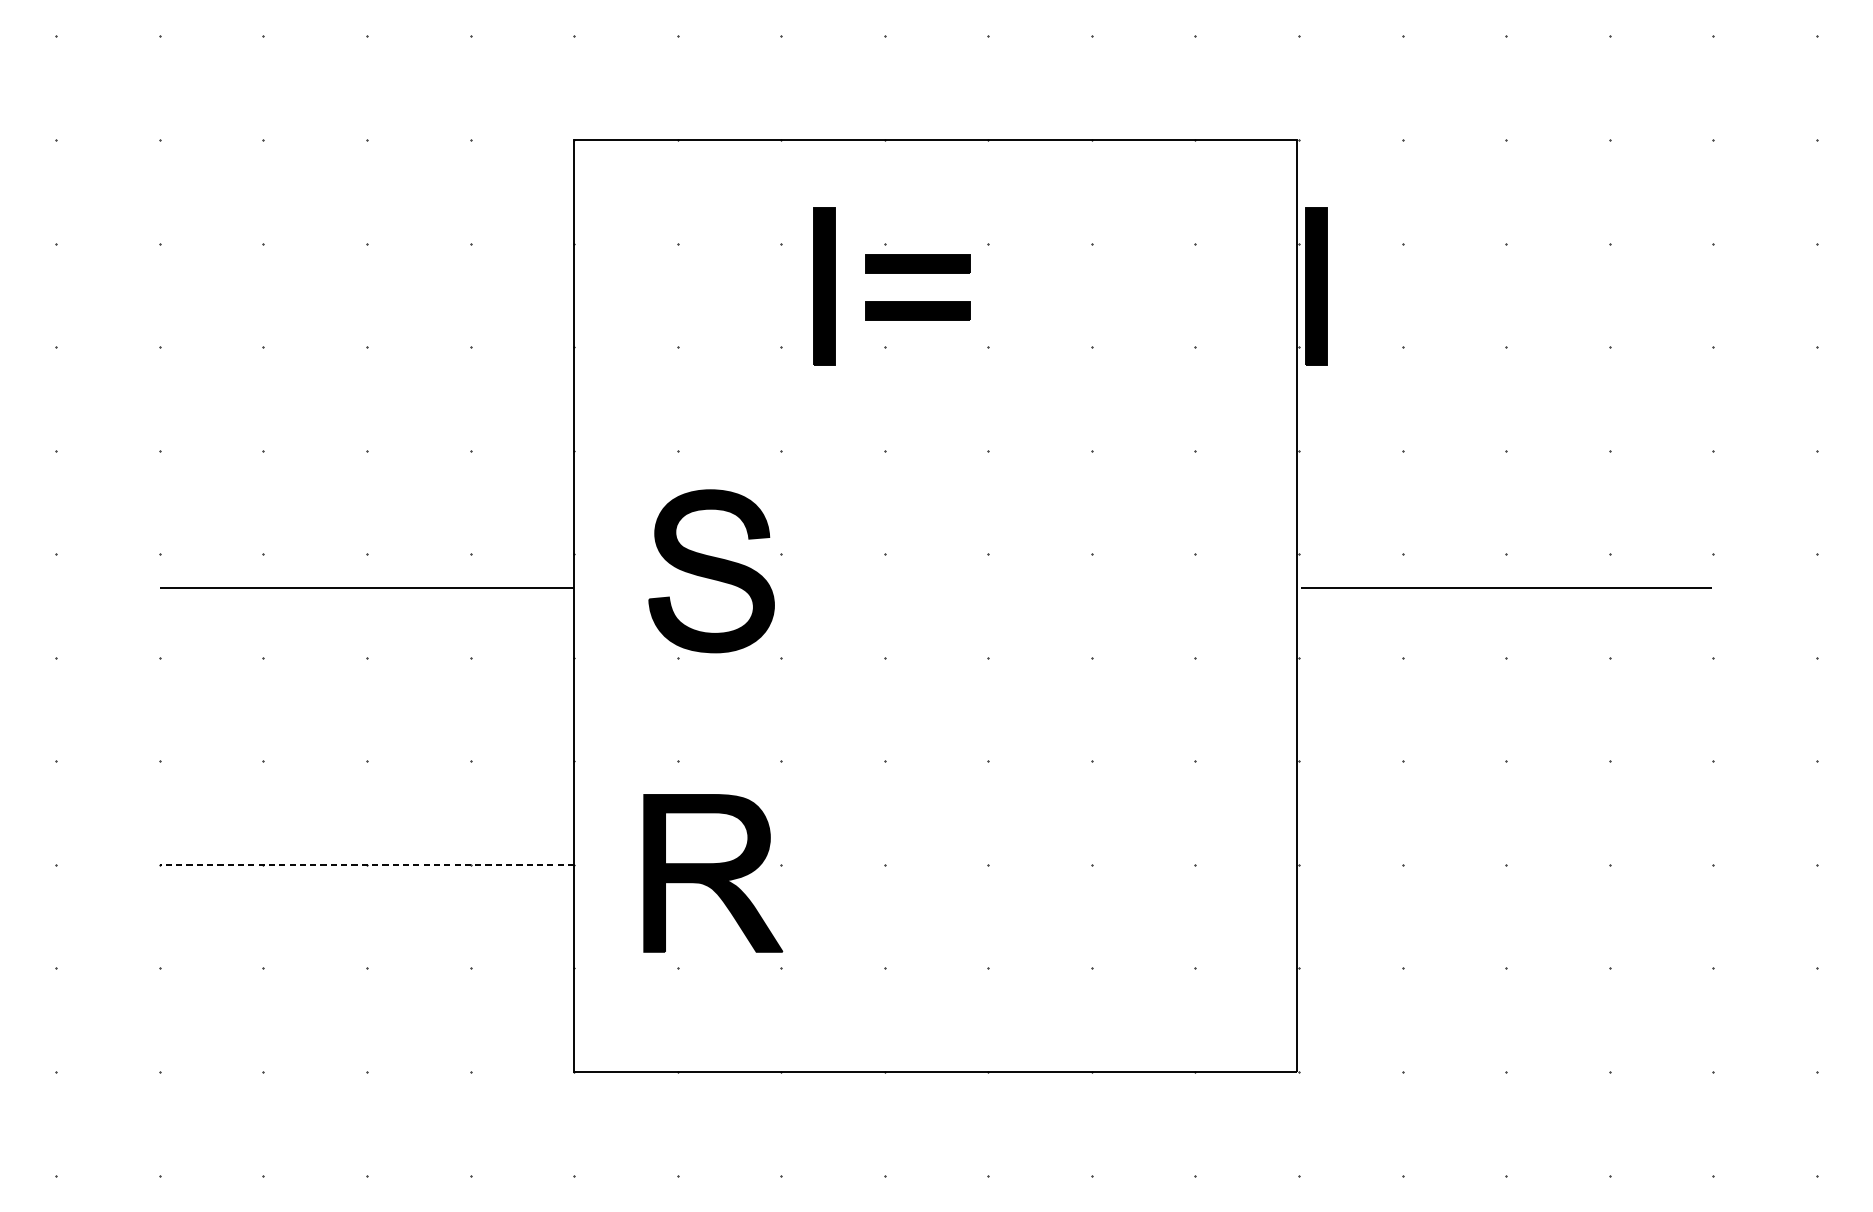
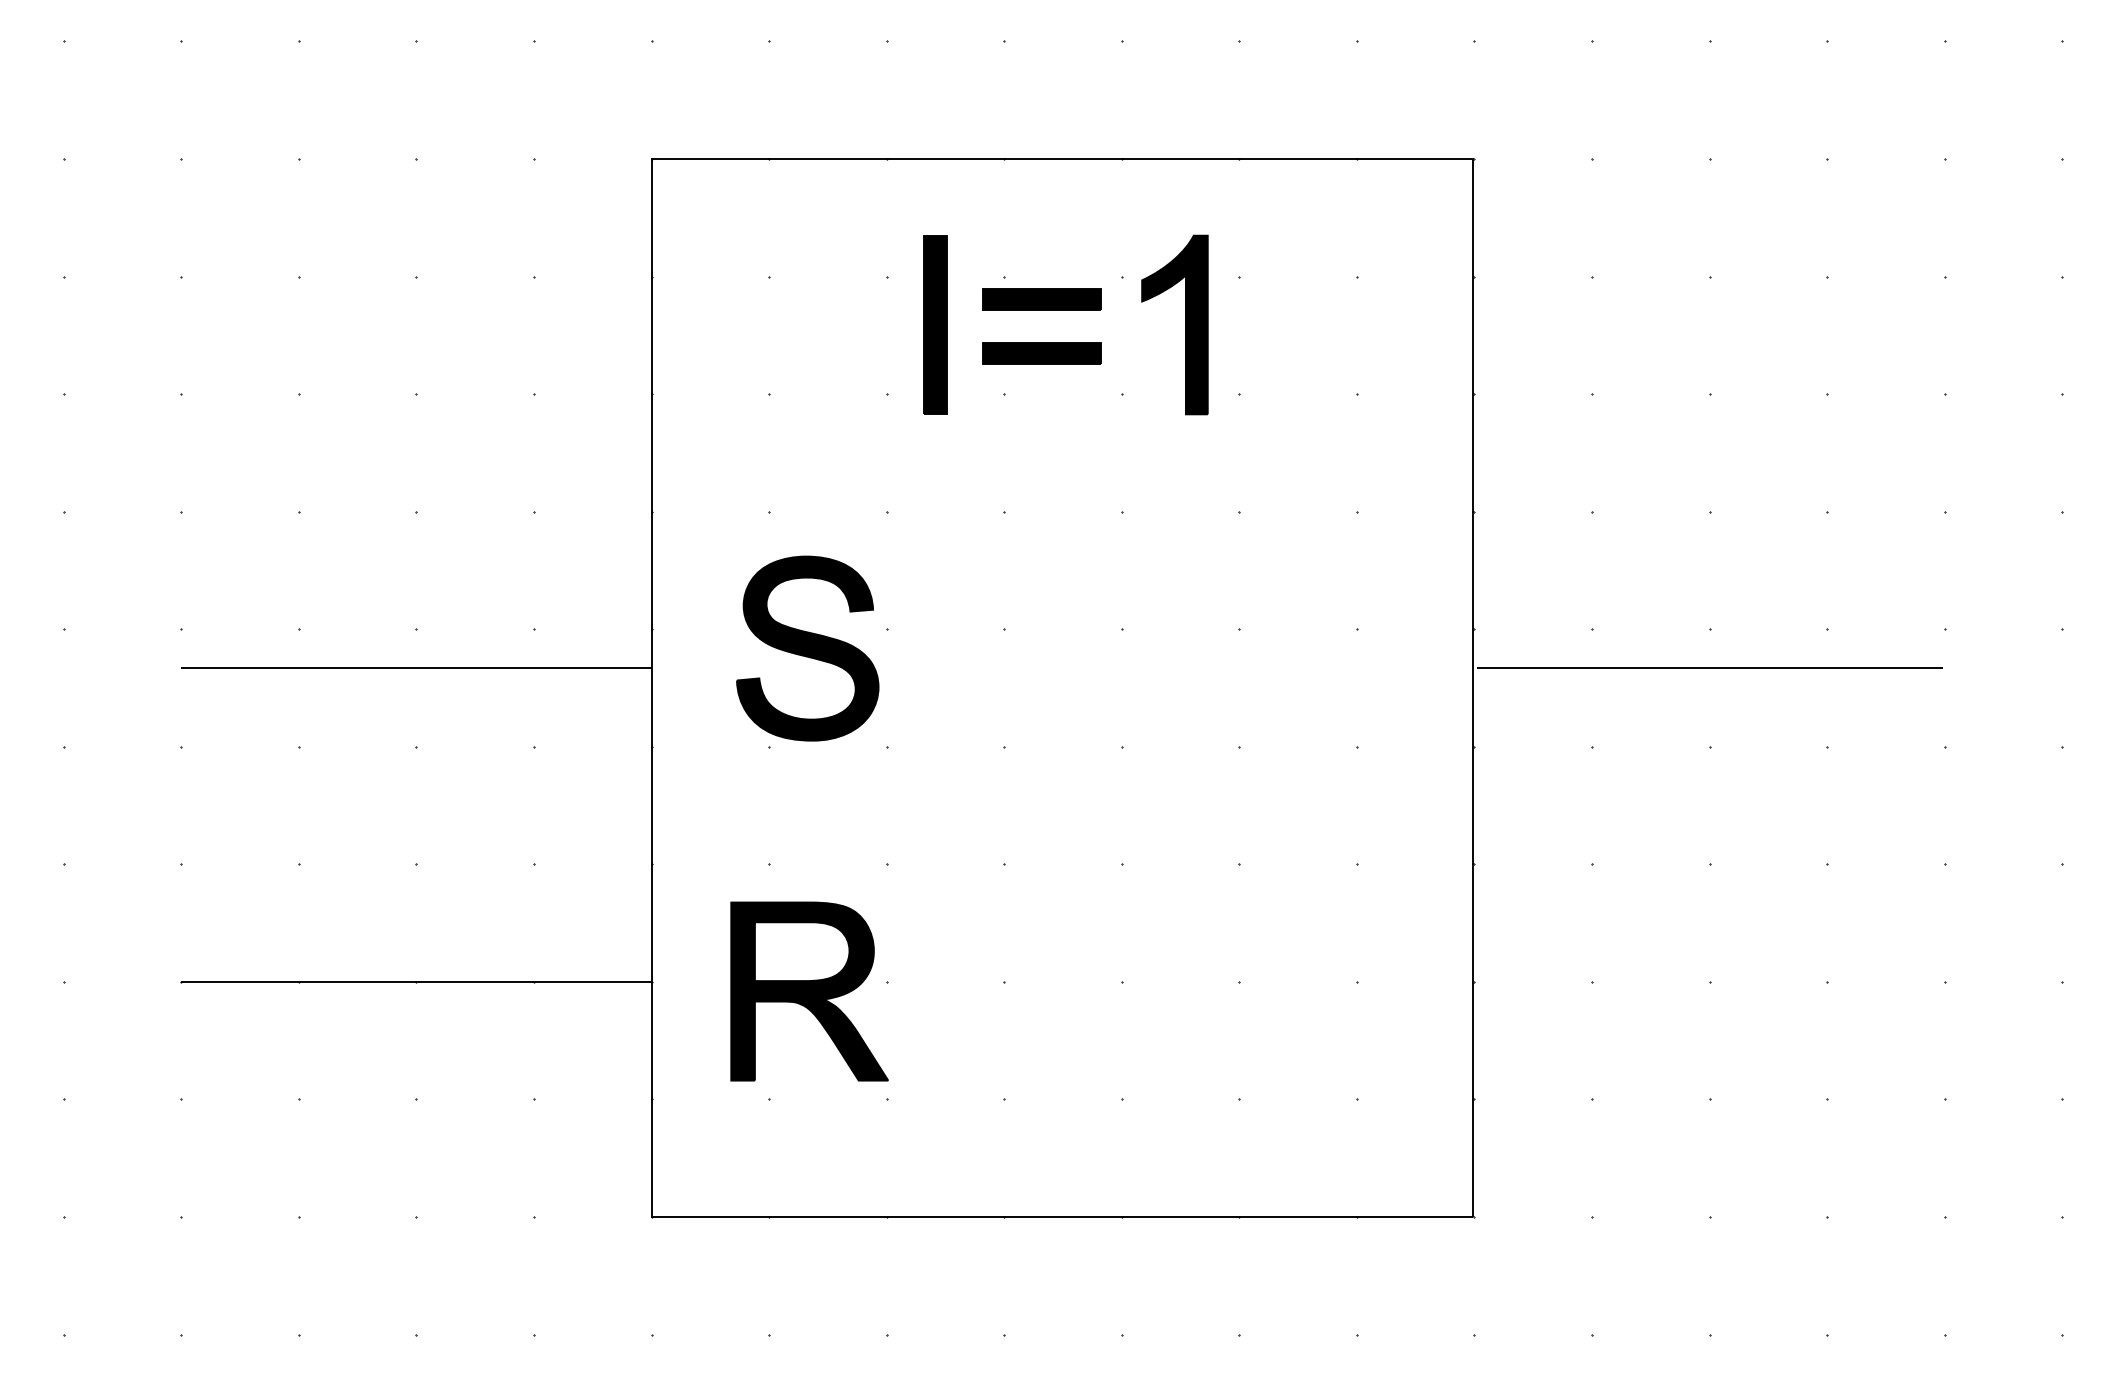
part: (1044, 285) -> (1185, 324), added
part: (1316, 285) -> (1494, 324), removed
line: (366, 865) -> (415, 982), dashed -> solid

